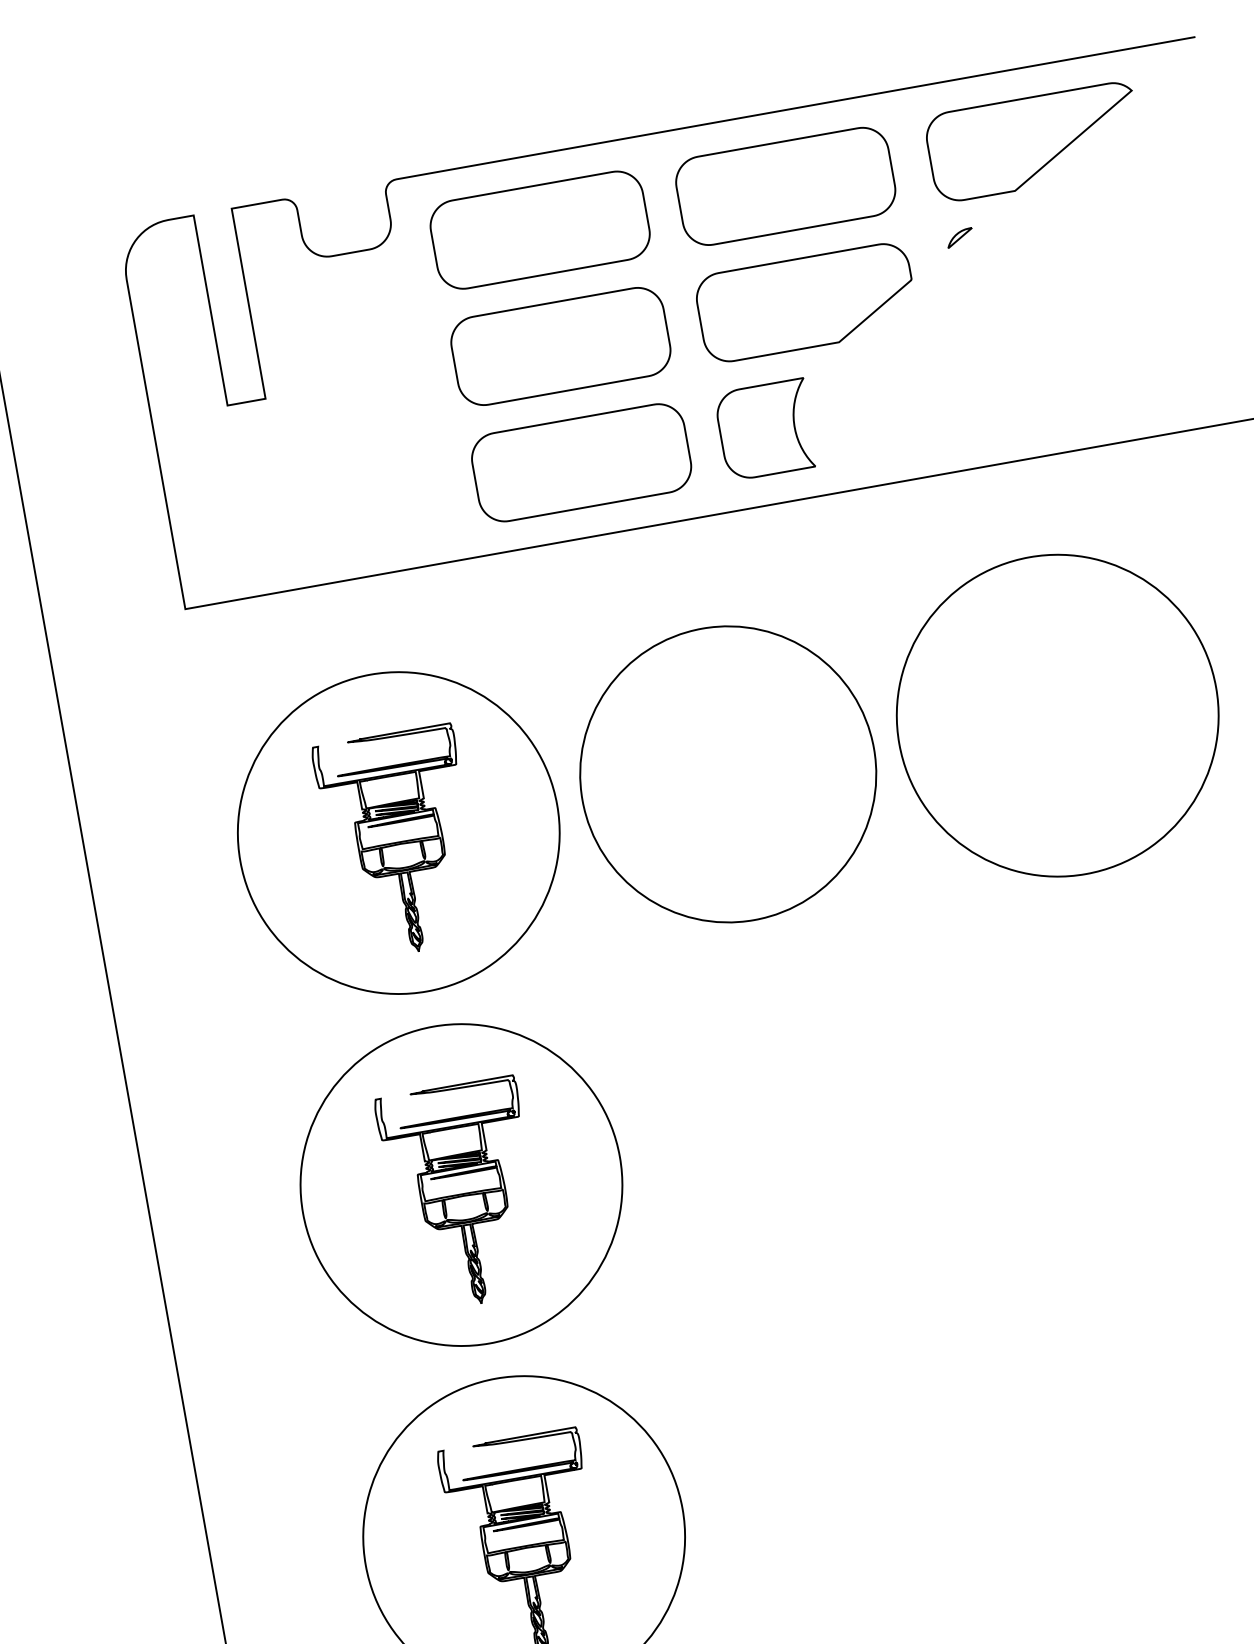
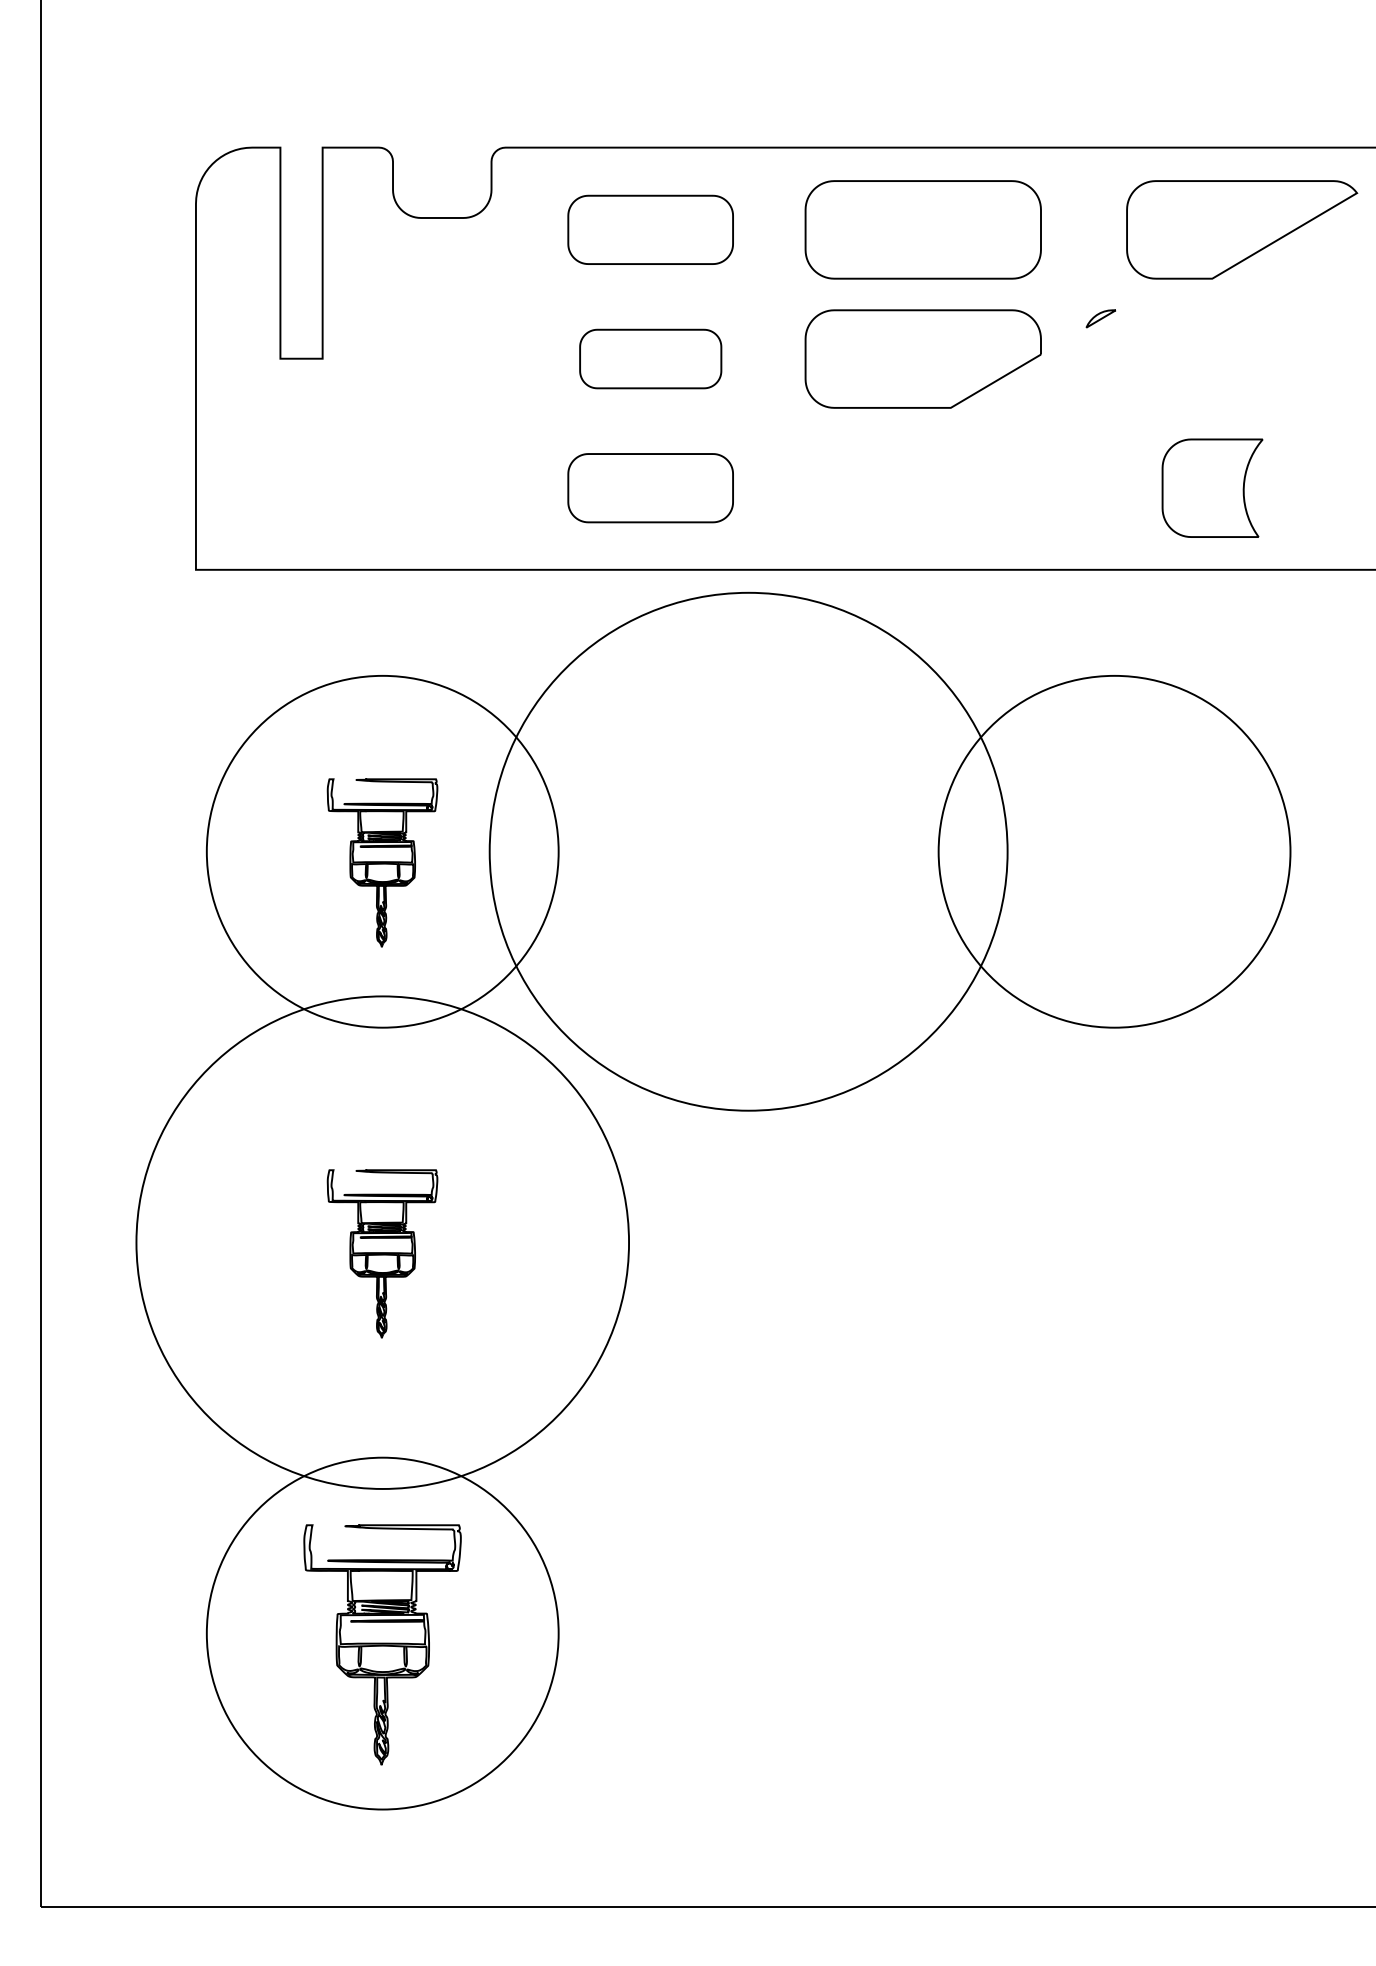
part: (1034, 141) -> (1242, 229), moved
part: (540, 229) -> (650, 229), size x0.7
part: (560, 345) -> (650, 358), size x0.6
part: (766, 429) -> (1212, 487), moved
part: (581, 462) -> (650, 487), size x0.7
circle: (728, 774) -> (748, 851), size x1.6
part: (400, 842) -> (382, 862), size x0.7
circle: (461, 1184) -> (382, 1242), size x1.4
part: (462, 1194) -> (382, 1253), size x0.7

